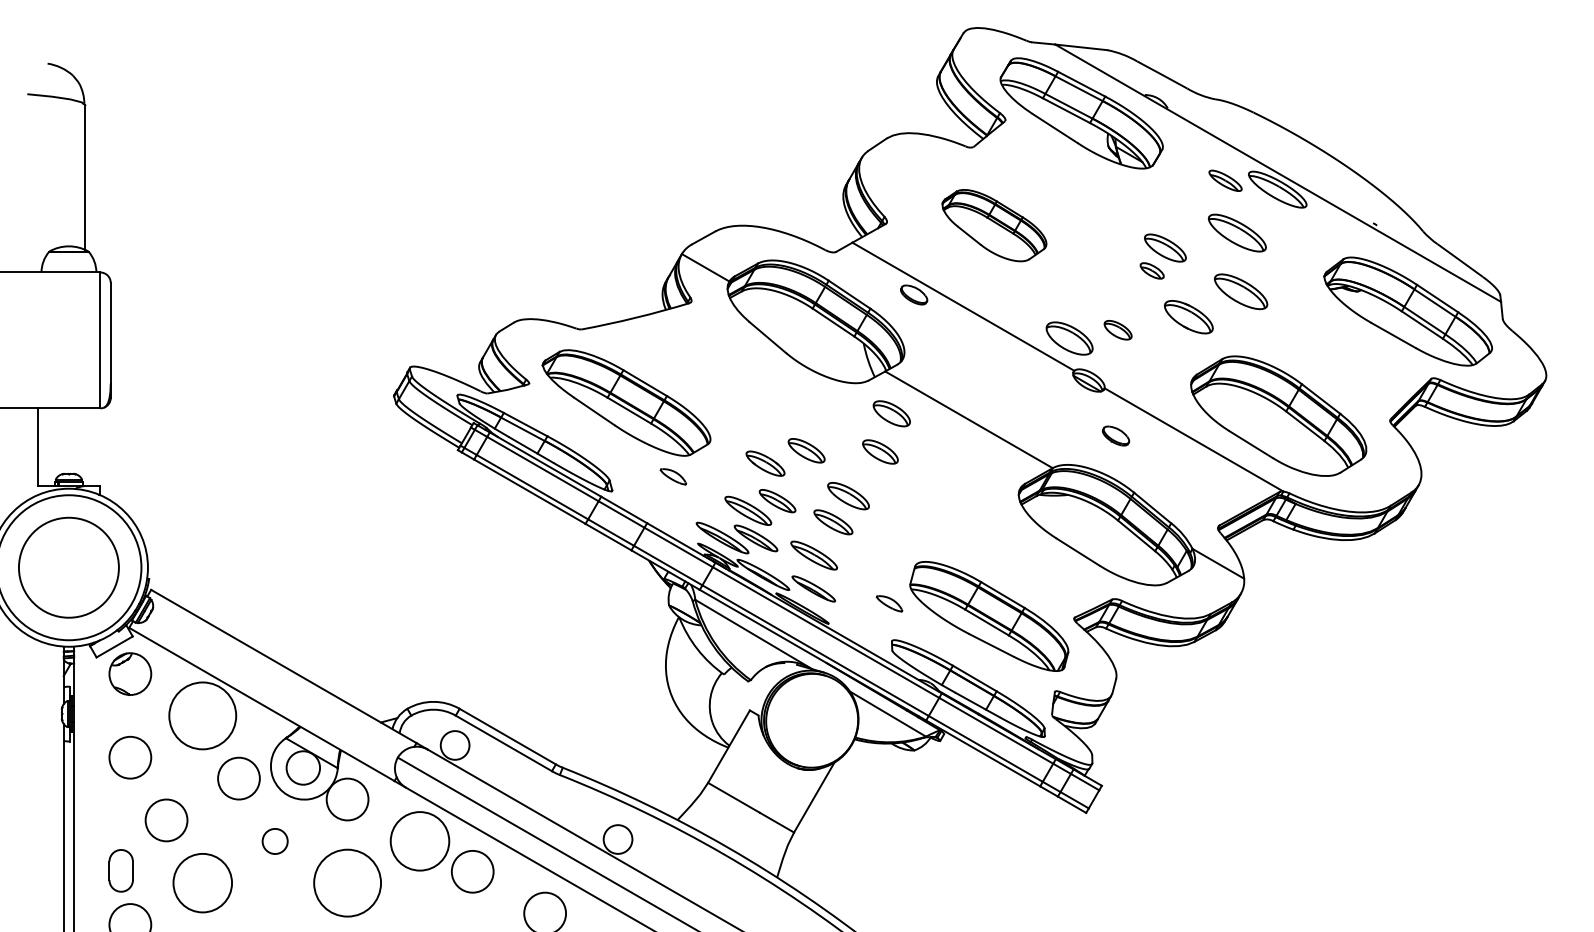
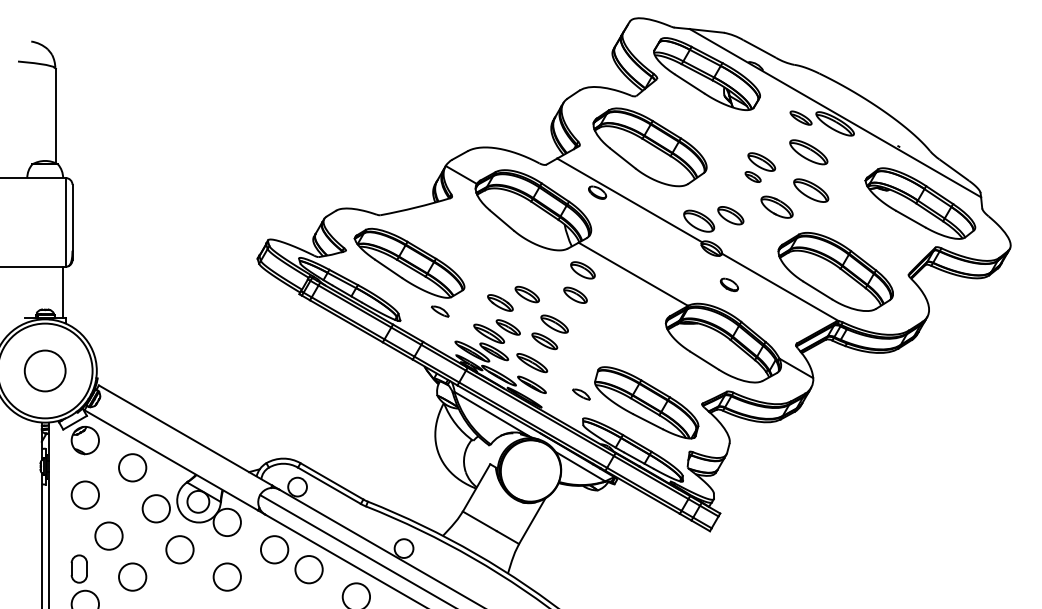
part: (993, 225) -> (649, 147), size x1.67
part: (1117, 329) -> (730, 215), size x1.43
line: (38, 446) -> (63, 291), moved
circle: (67, 566) -> (44, 370), size x0.62
circle: (202, 715) -> (132, 467), size x0.62
circle: (274, 840) -> (179, 549), size x1.67
circle: (419, 840) -> (274, 549), size x0.71
circle: (202, 882) -> (132, 576), size x0.71
circle: (346, 882) -> (226, 576), size x0.62

